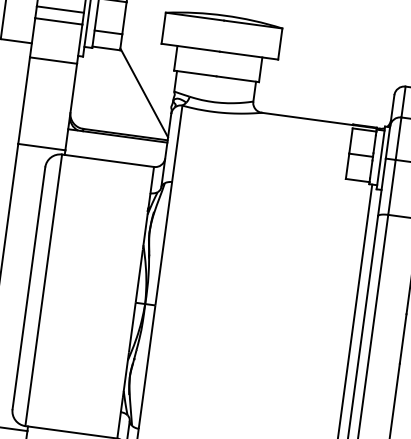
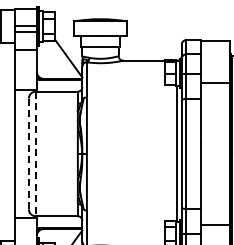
line: (28, 287) -> (28, 153), solid -> dashed
line: (43, 291) -> (35, 154), solid -> dashed

